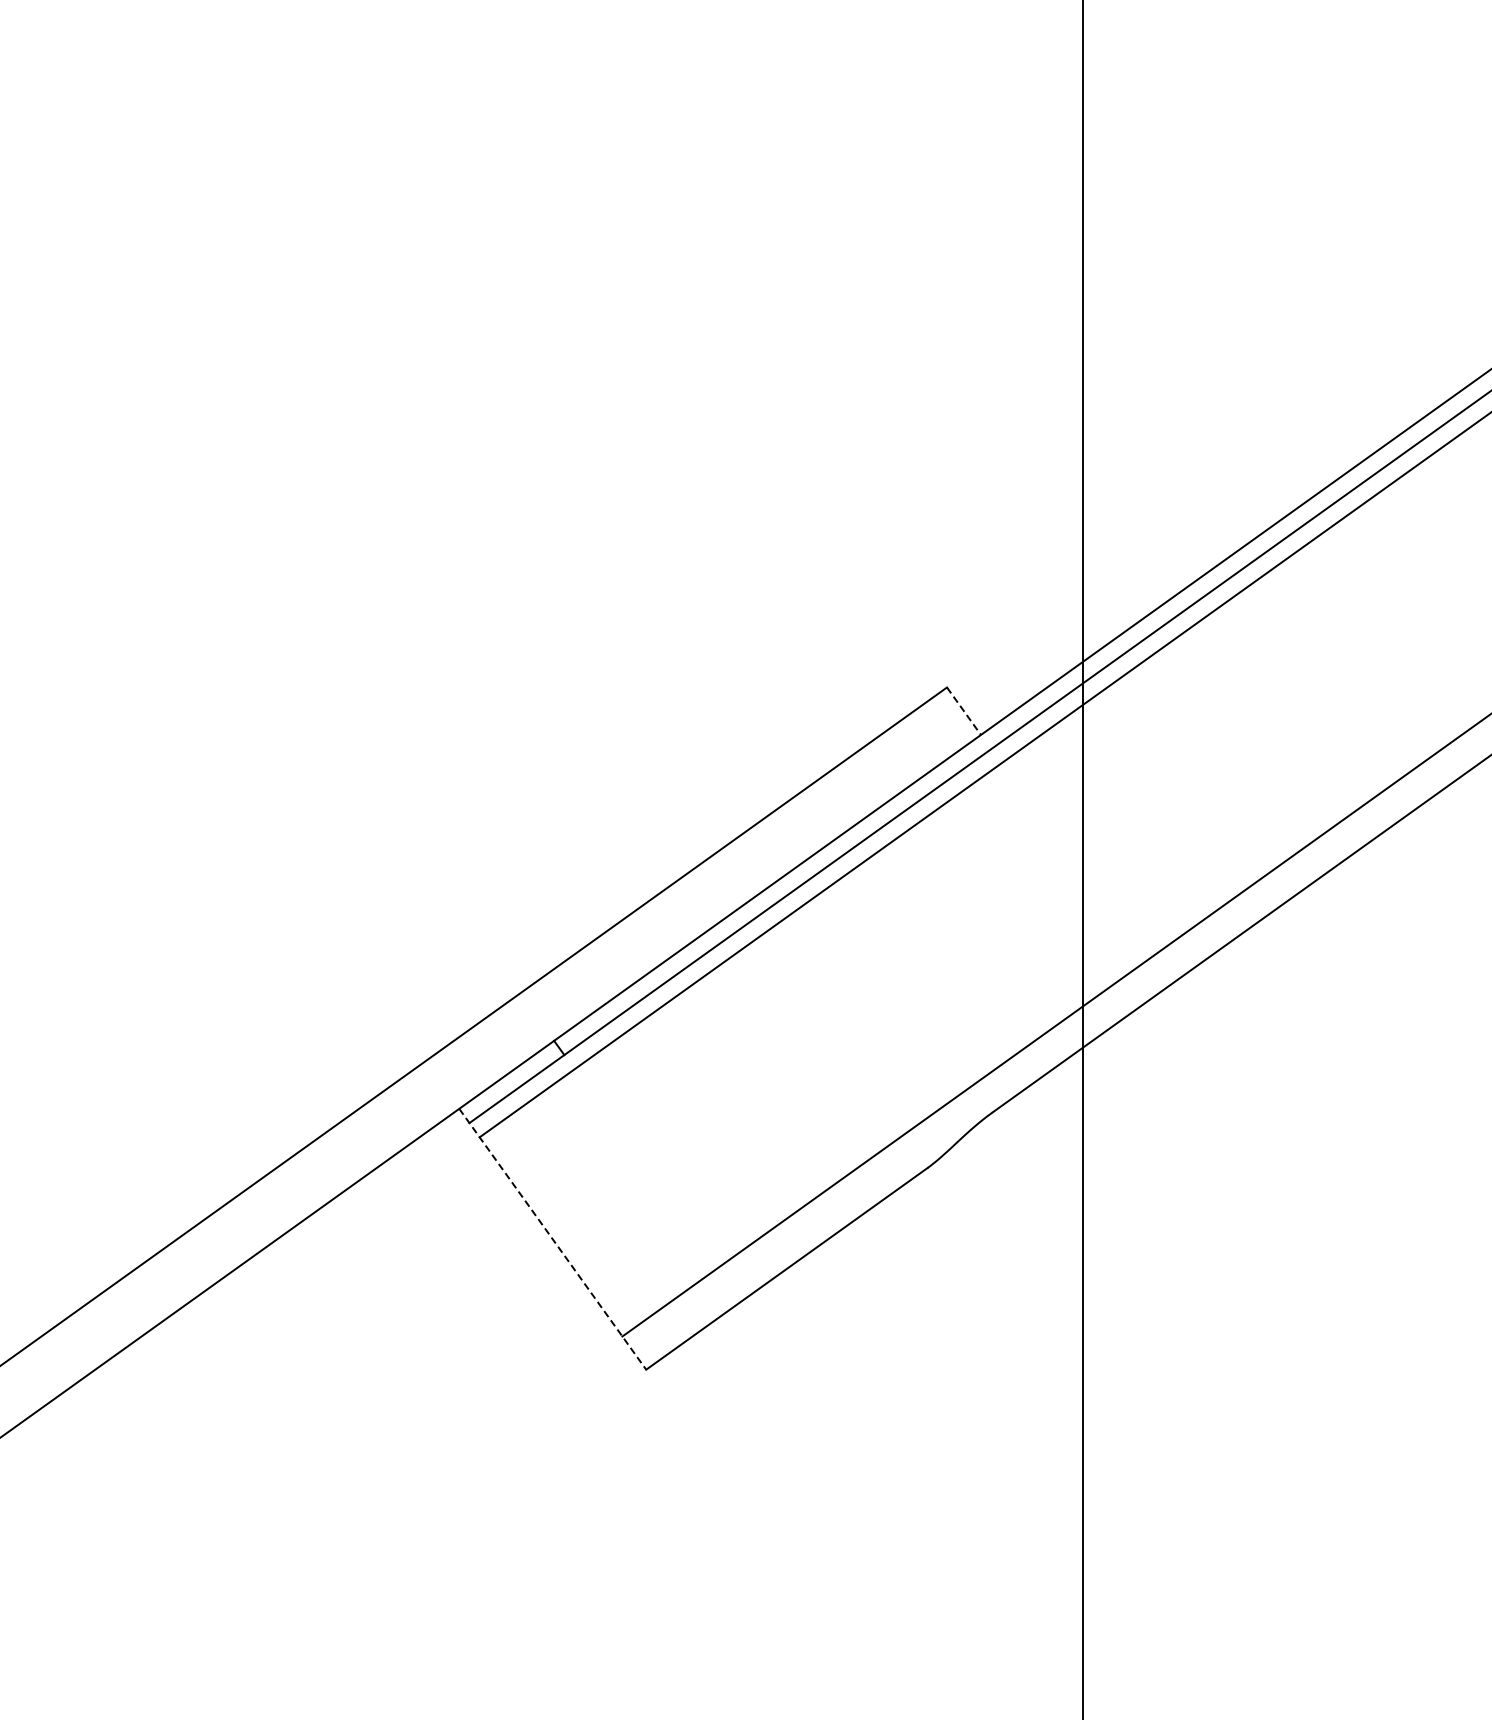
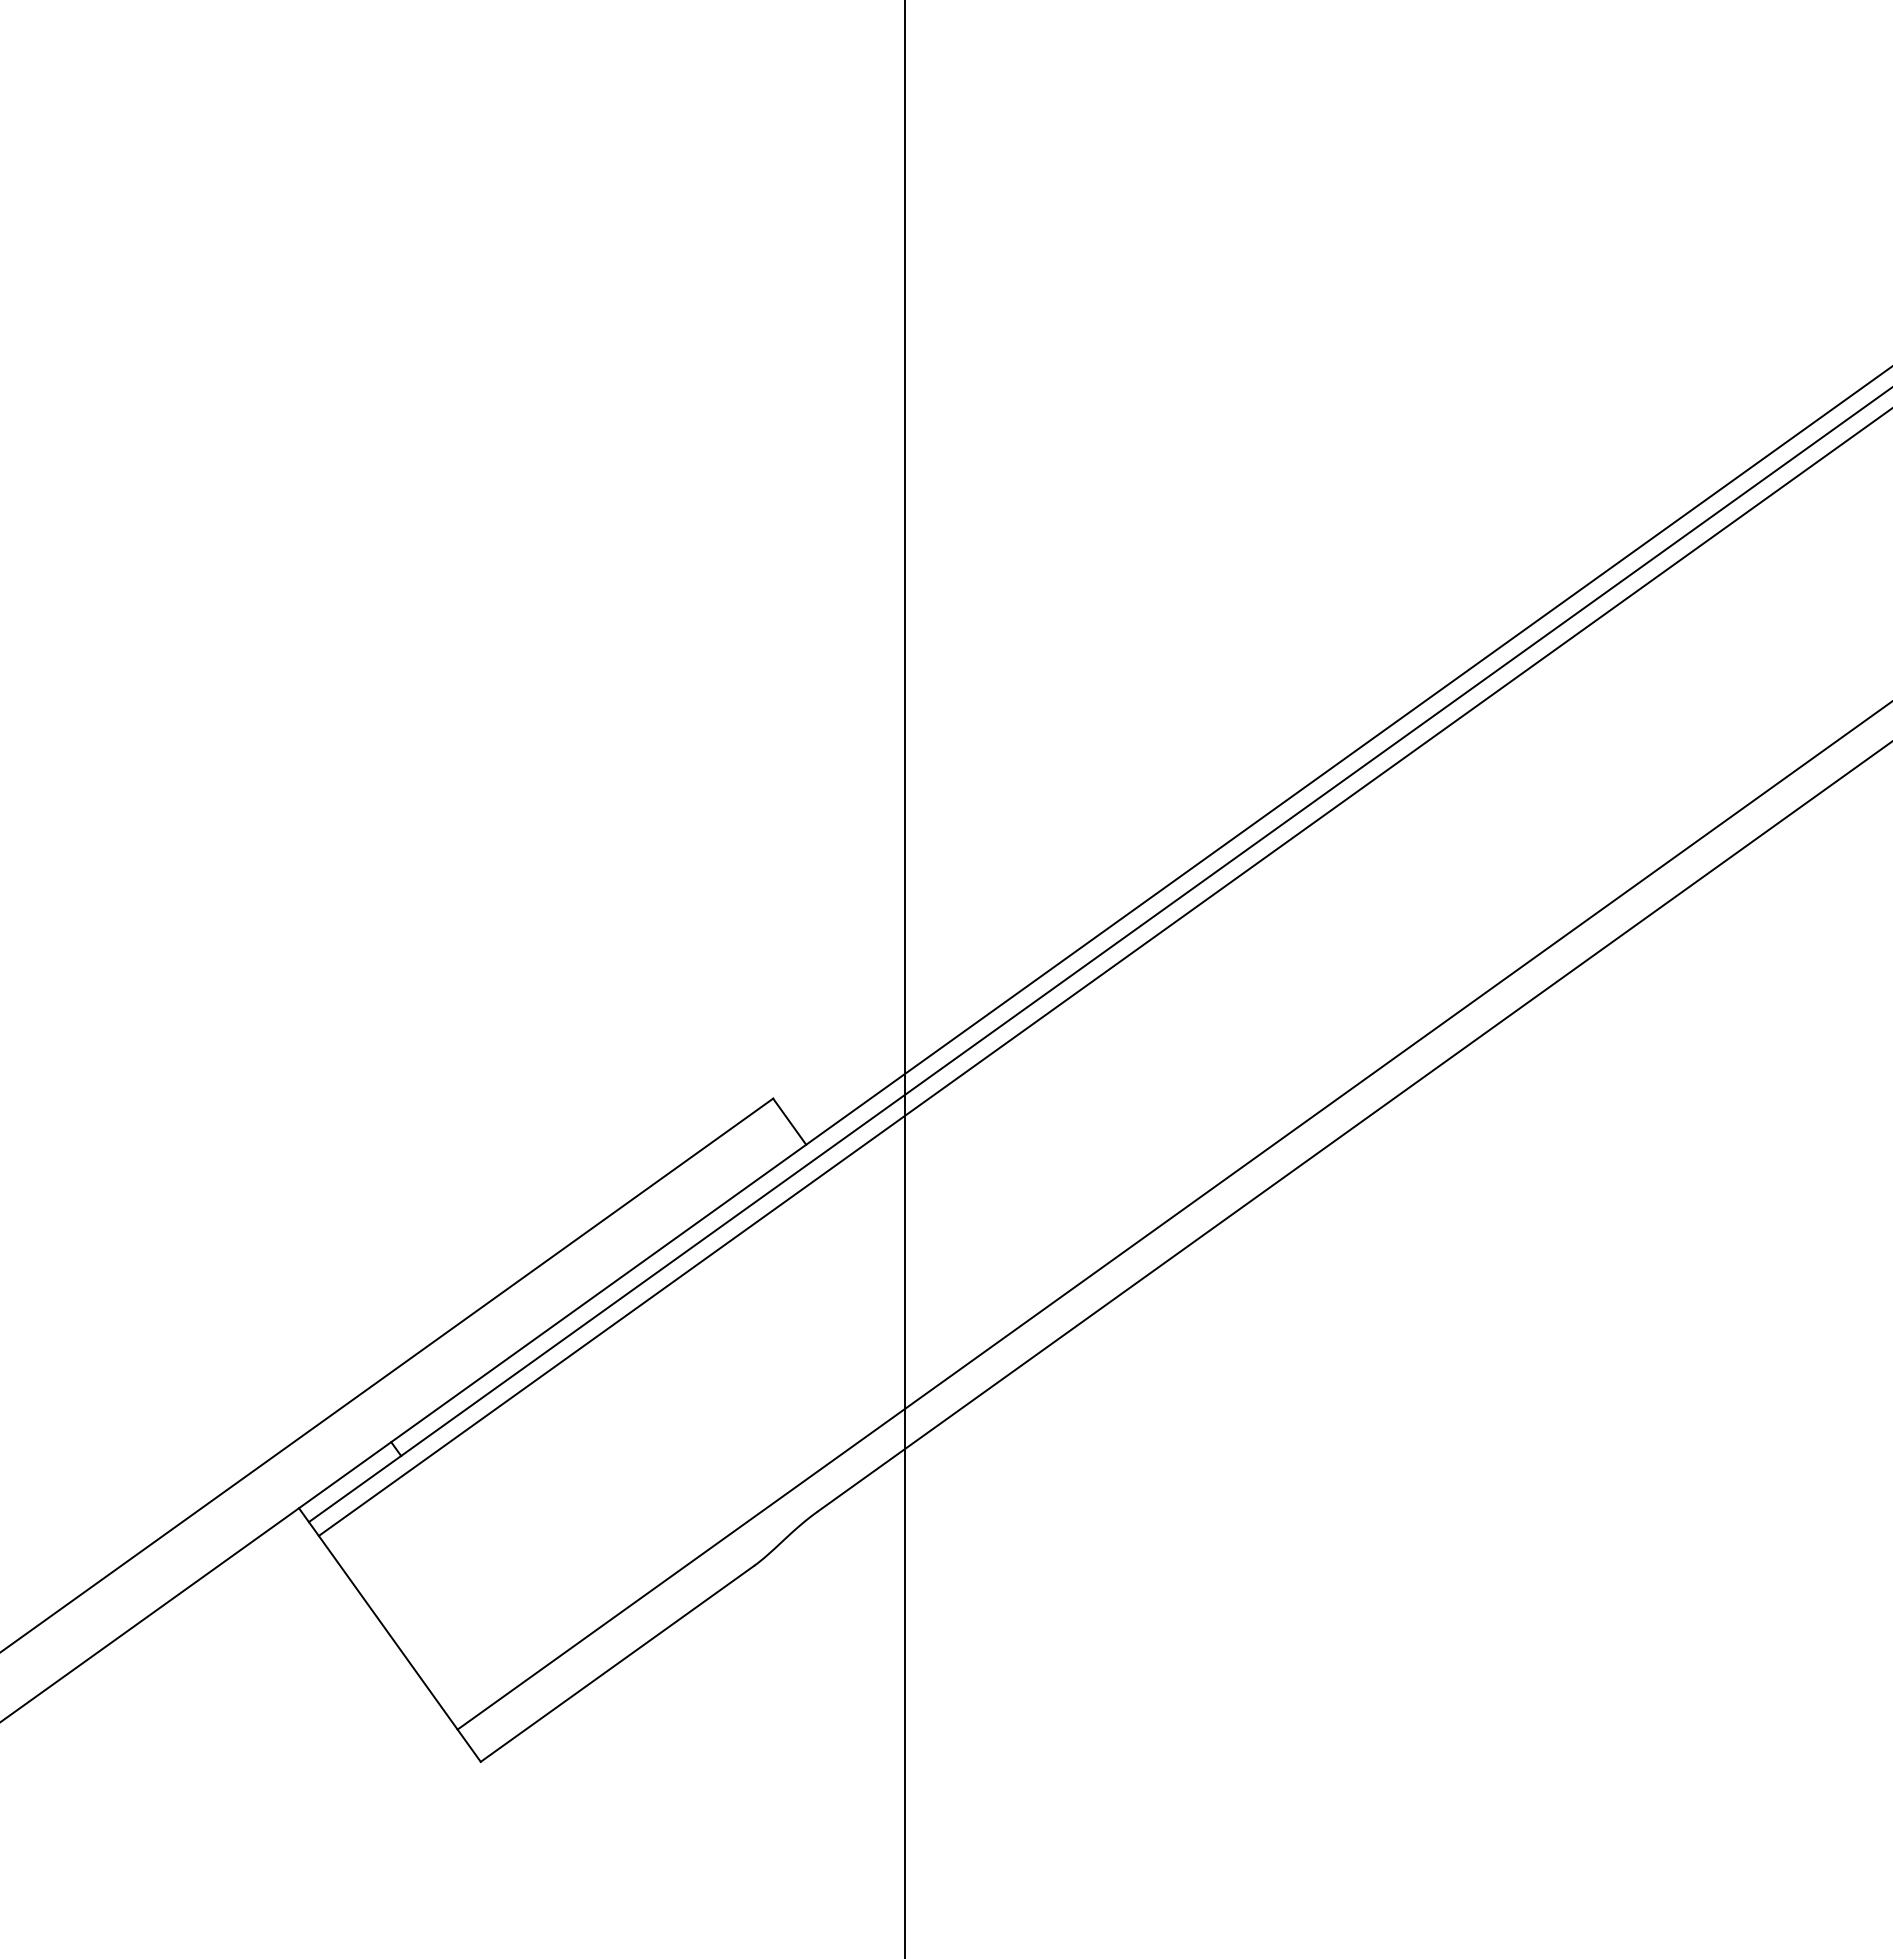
line: (963, 712) -> (789, 1122), dashed -> solid
line: (553, 1239) -> (390, 1635), dashed -> solid

